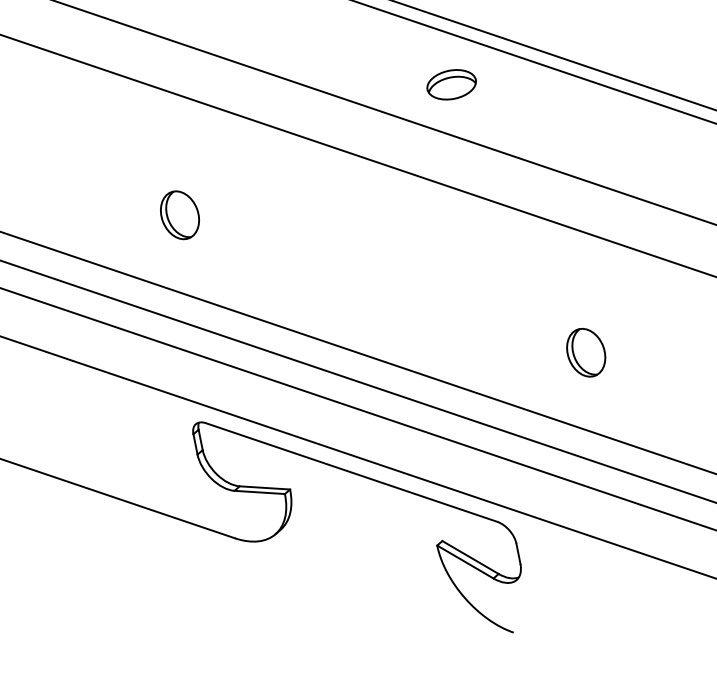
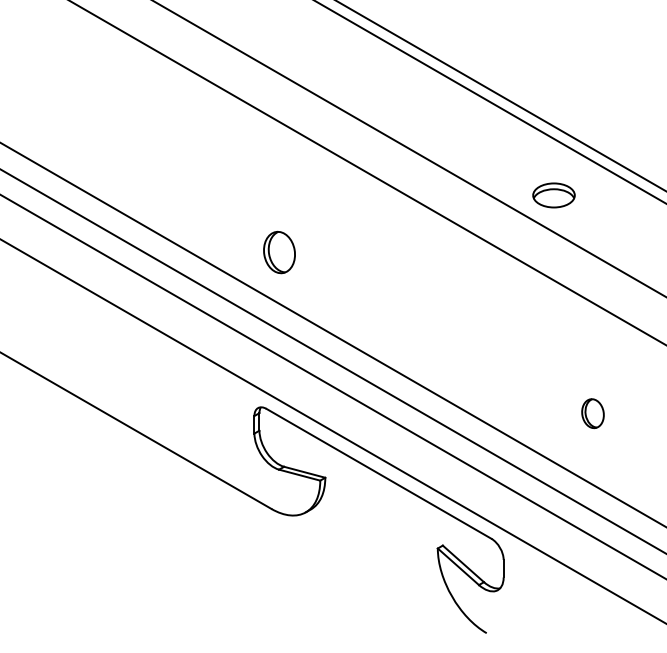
part: (451, 84) -> (553, 195), moved
part: (179, 215) -> (279, 252), moved
part: (585, 352) -> (592, 413), size x0.7

